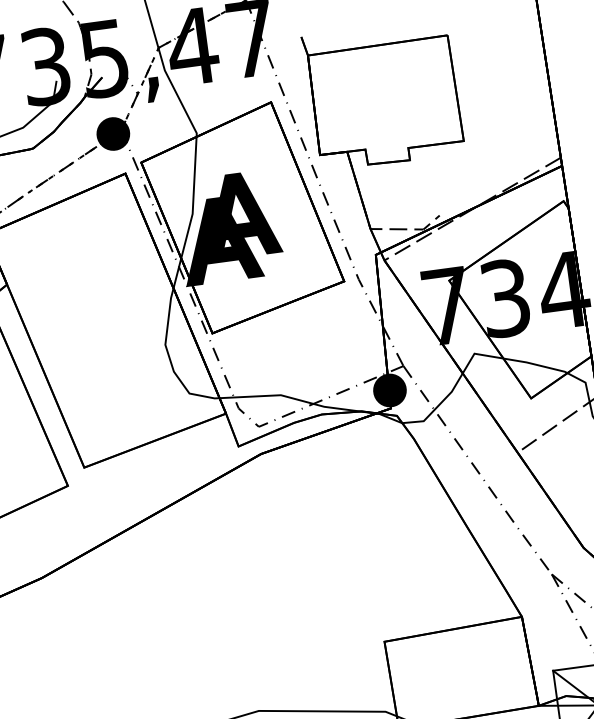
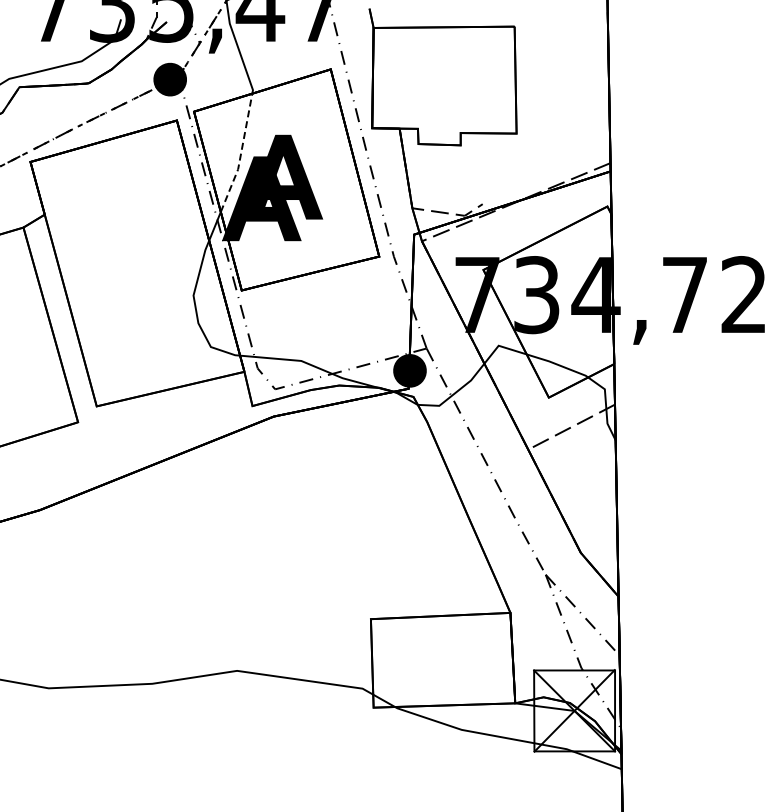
line: (193, 197) -> (241, 153), solid -> dashed

